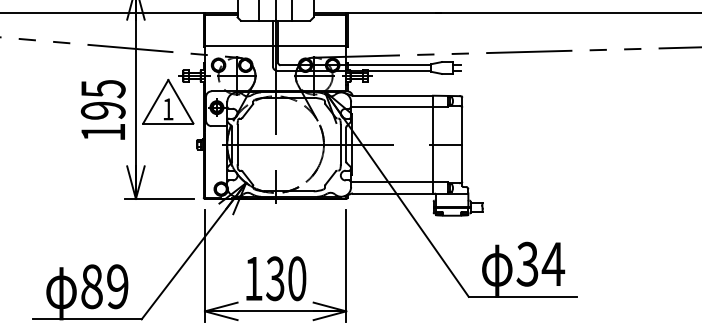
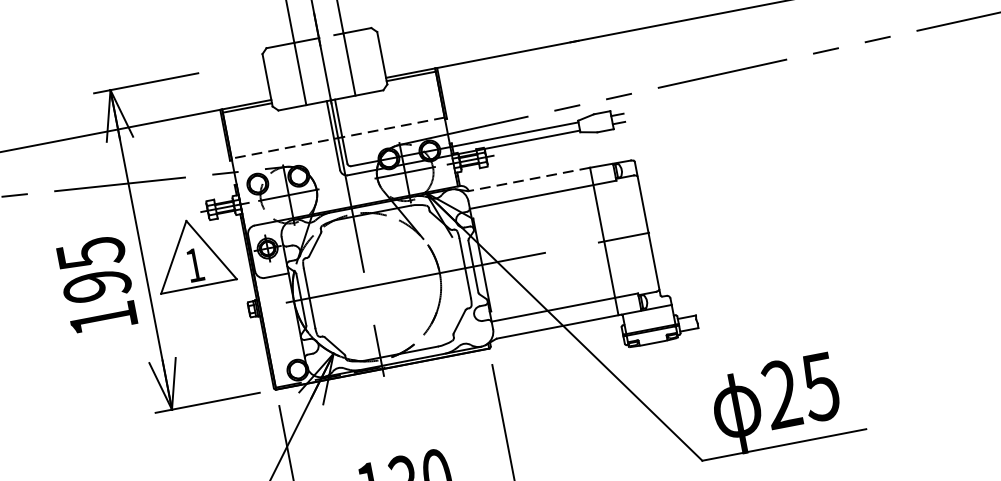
line: (275, 45) -> (337, 137), solid -> dashed
line: (392, 95) -> (528, 179), solid -> dashed
text: (540, 264) -> (801, 391), 34 -> 25

